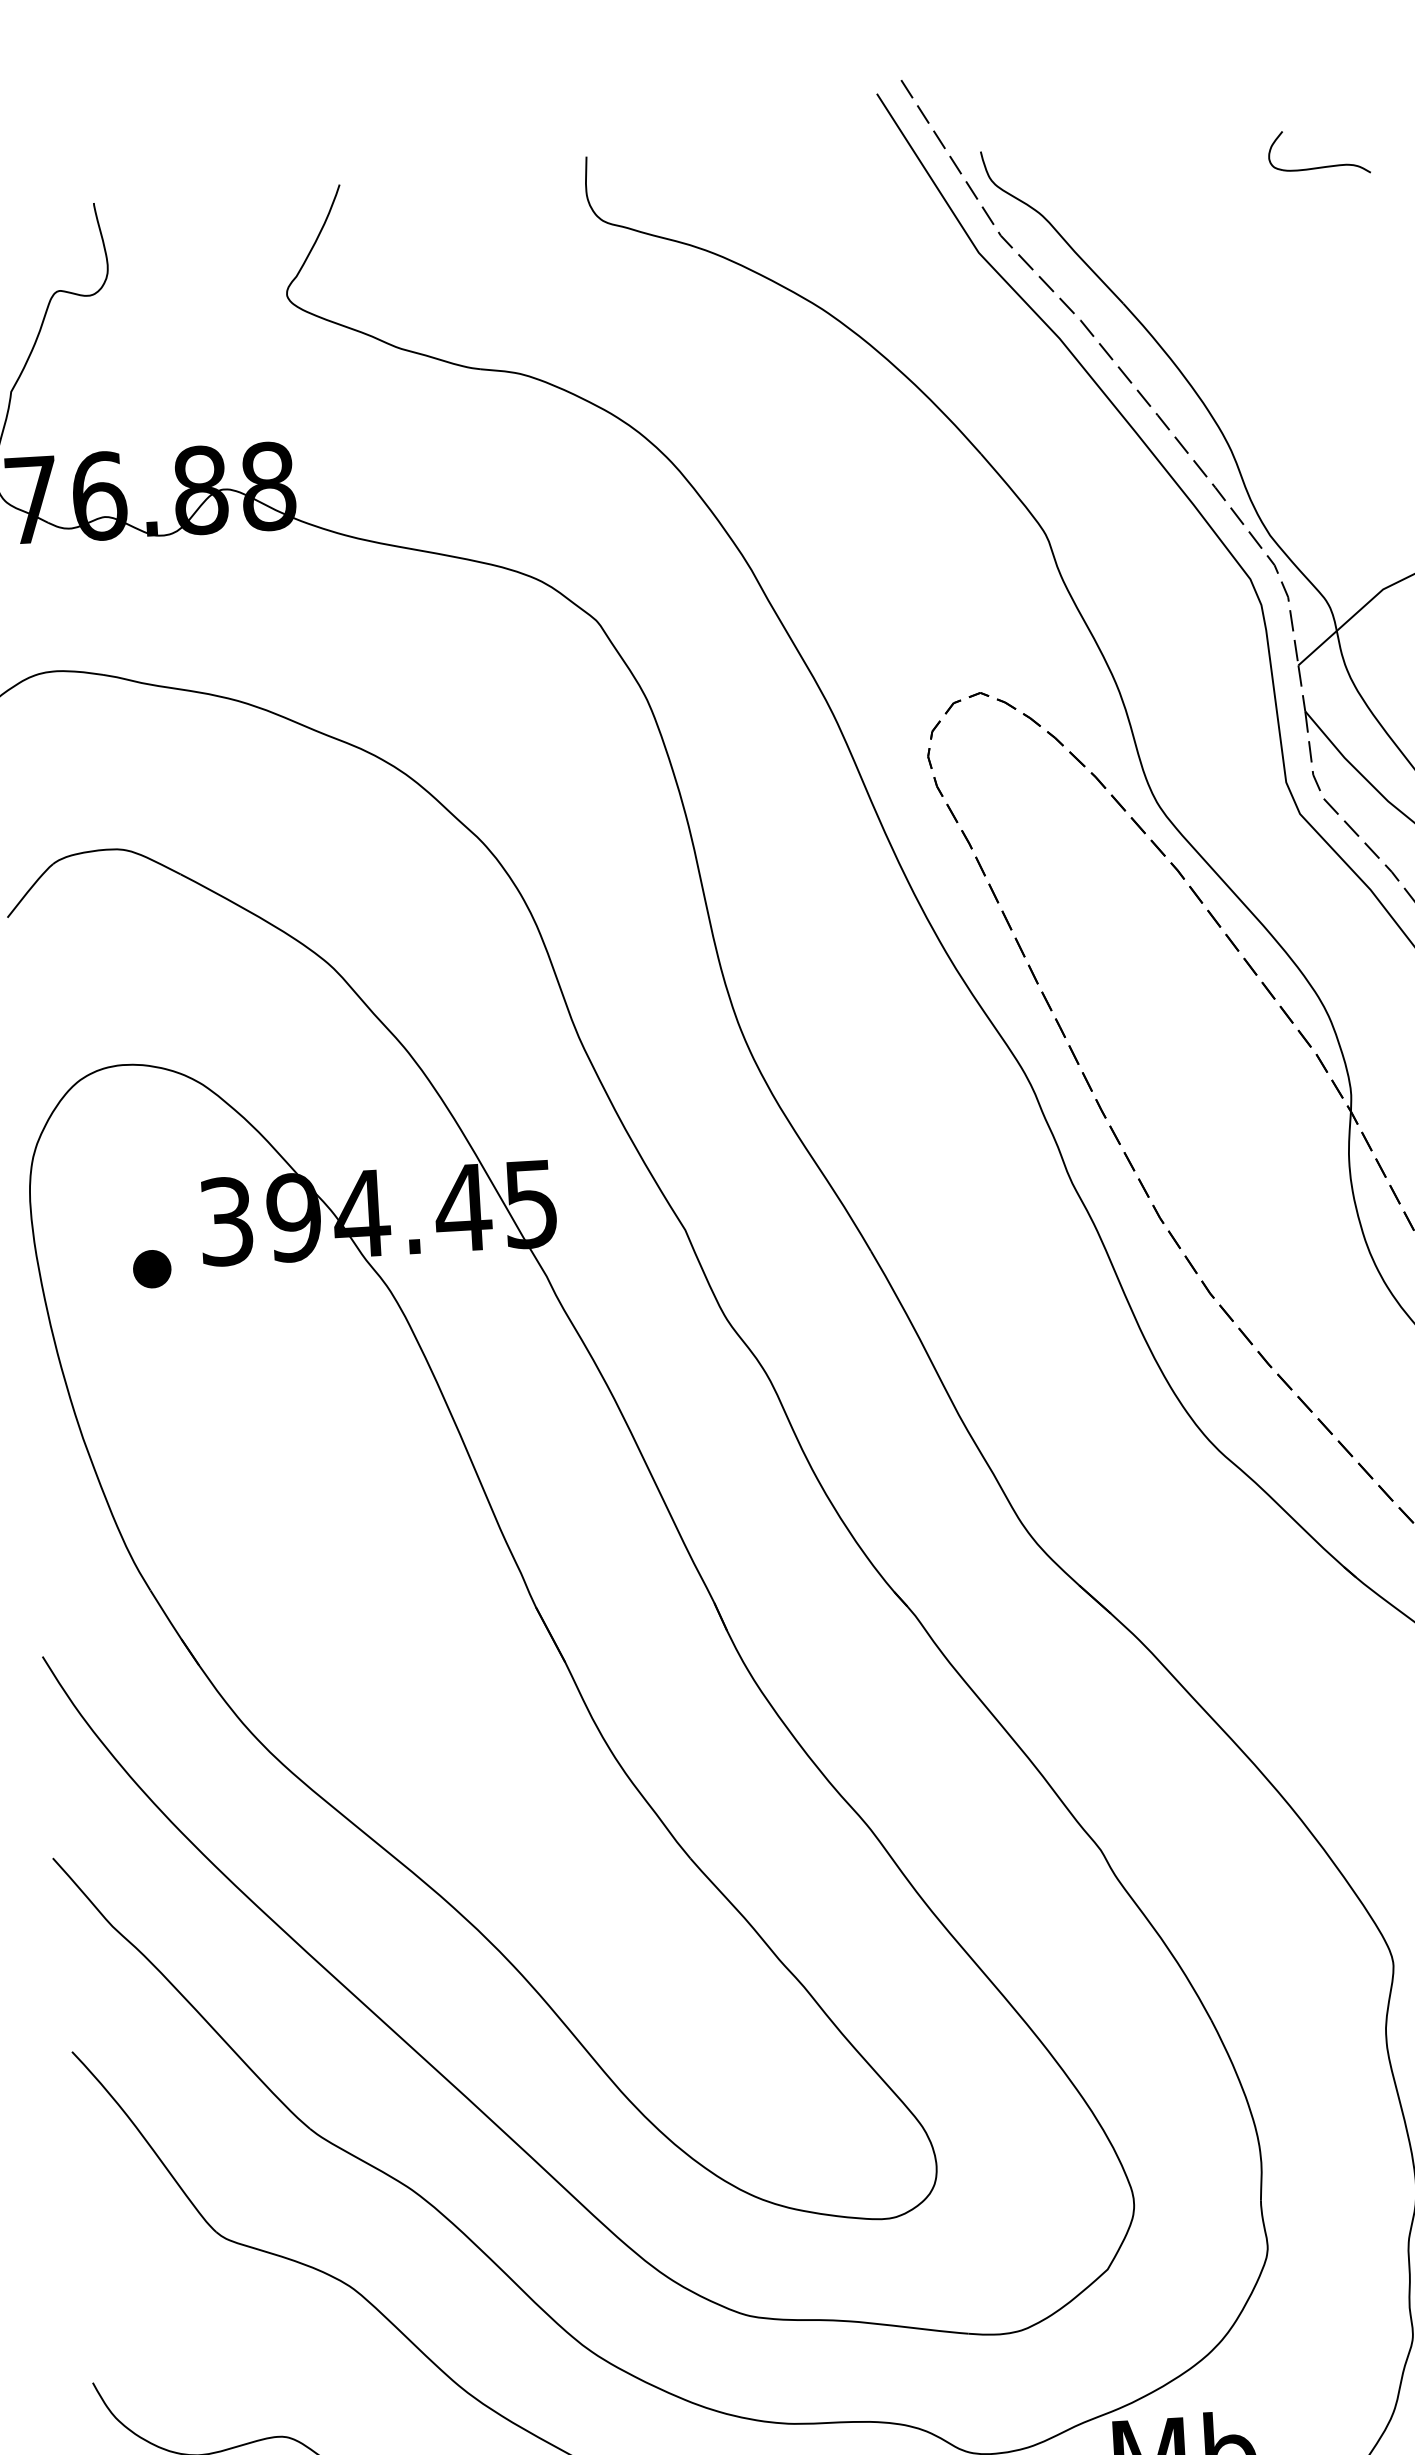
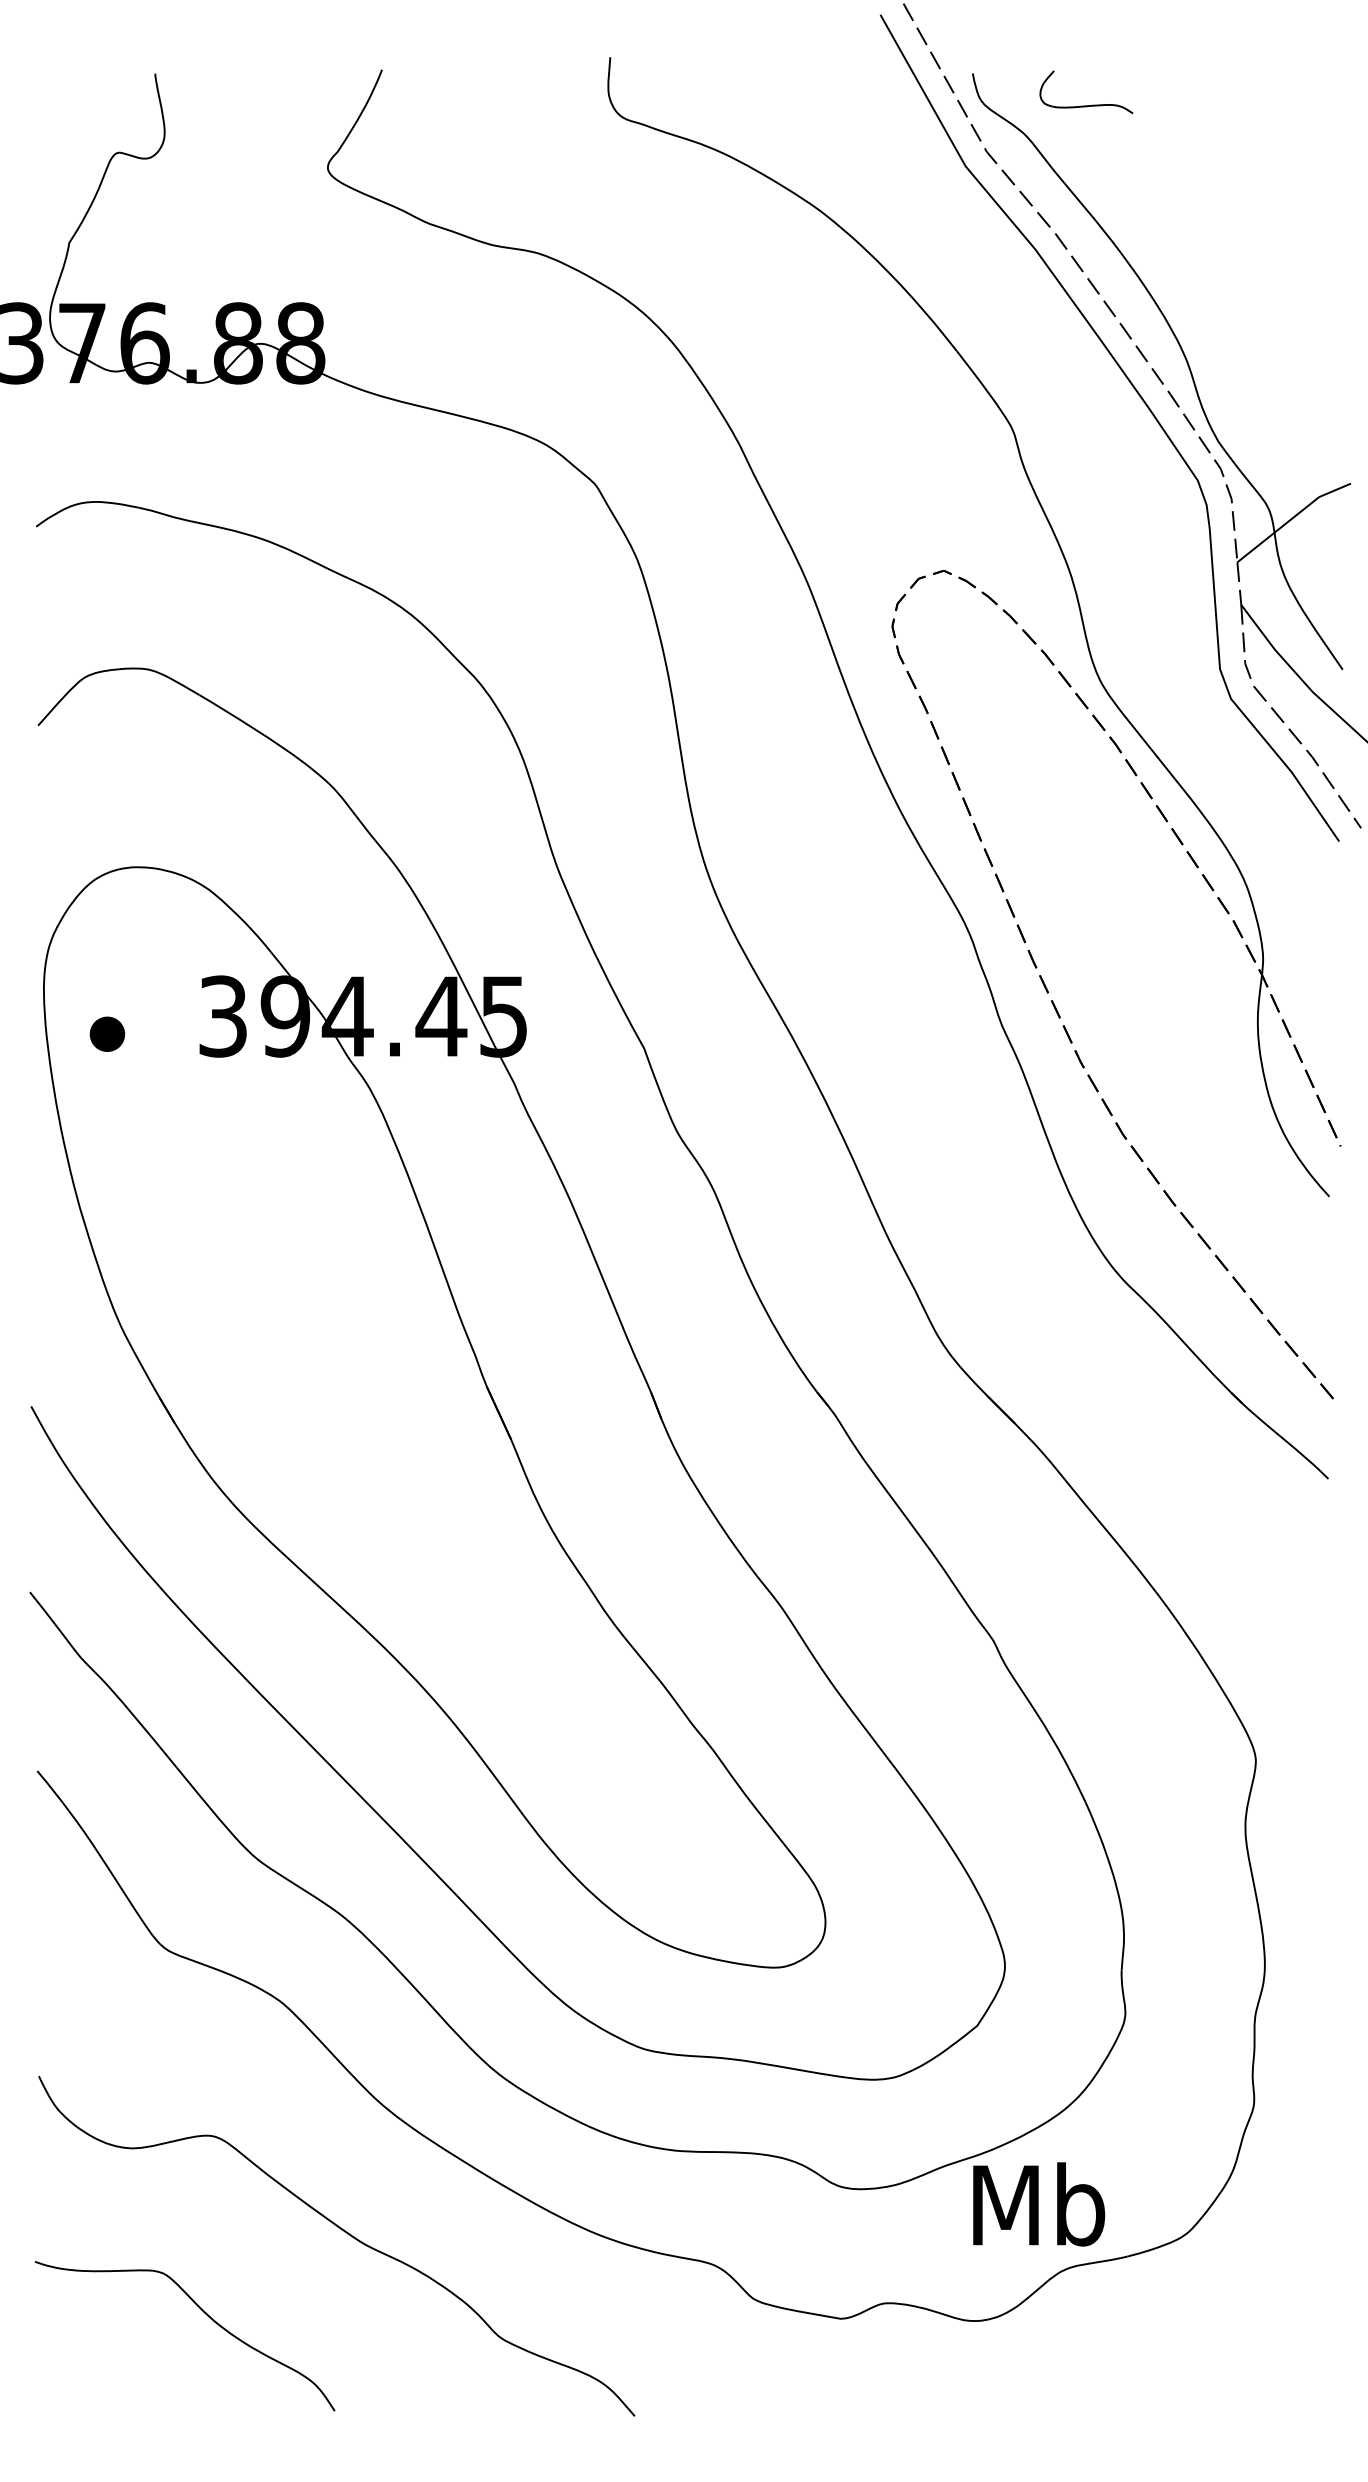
part: (1319, 166) -> (1086, 105), moved
part: (152, 1268) -> (107, 1033), moved

